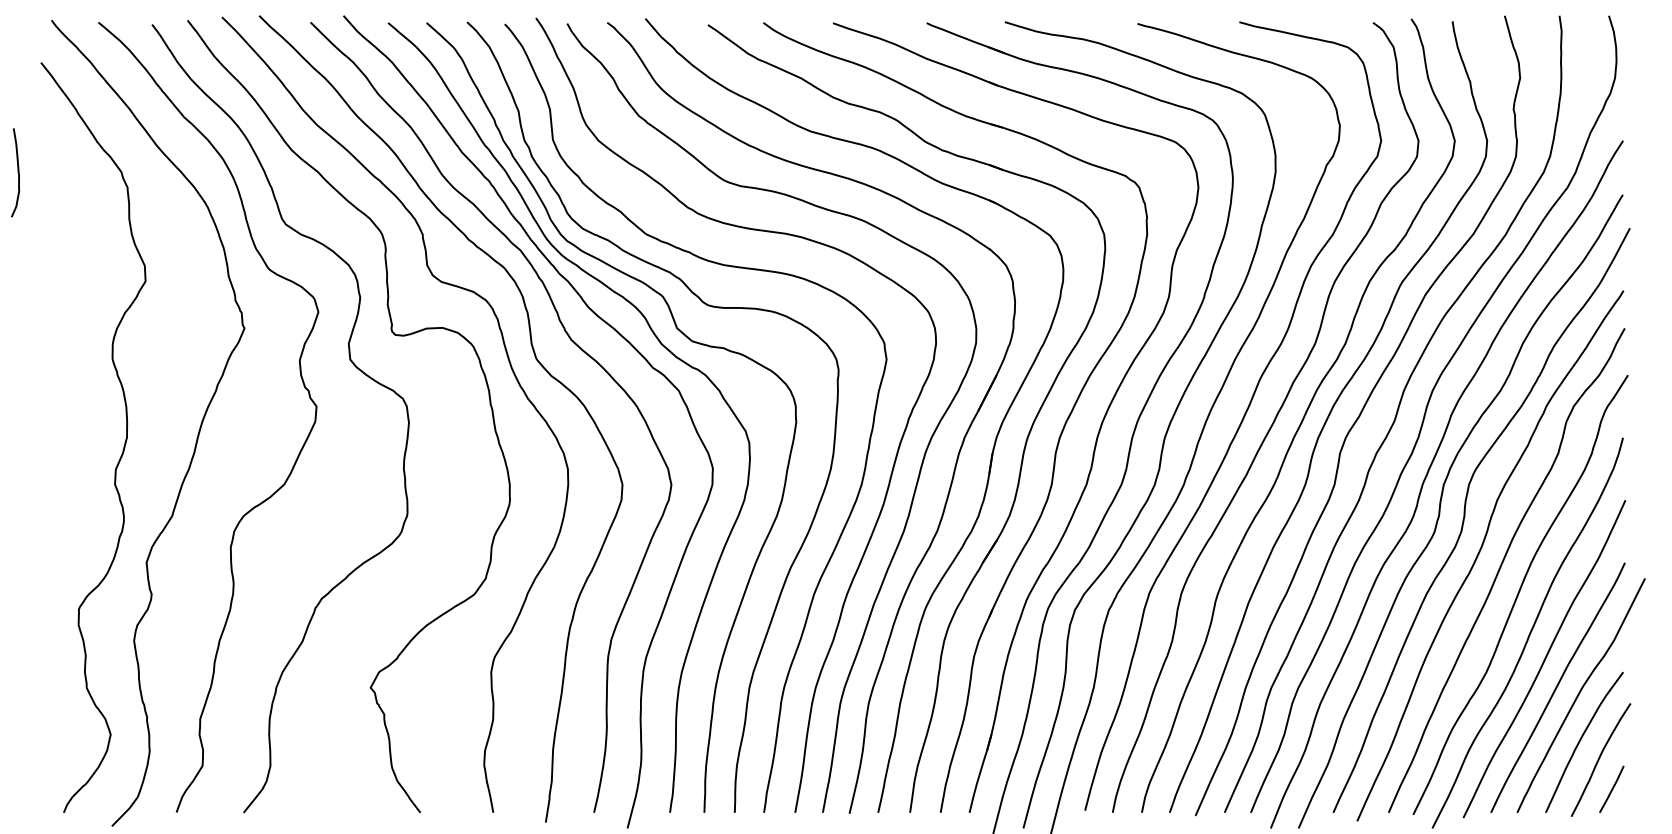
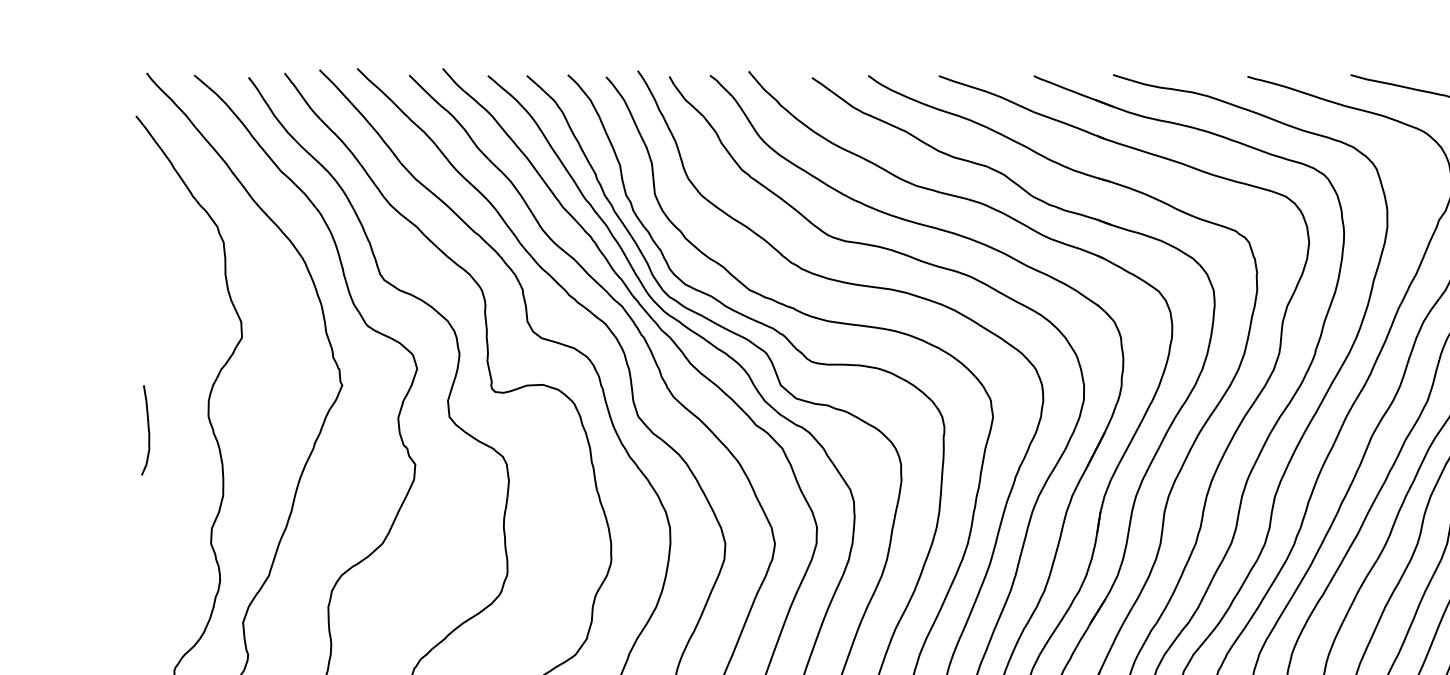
curve: (17, 172) -> (147, 430), moved

